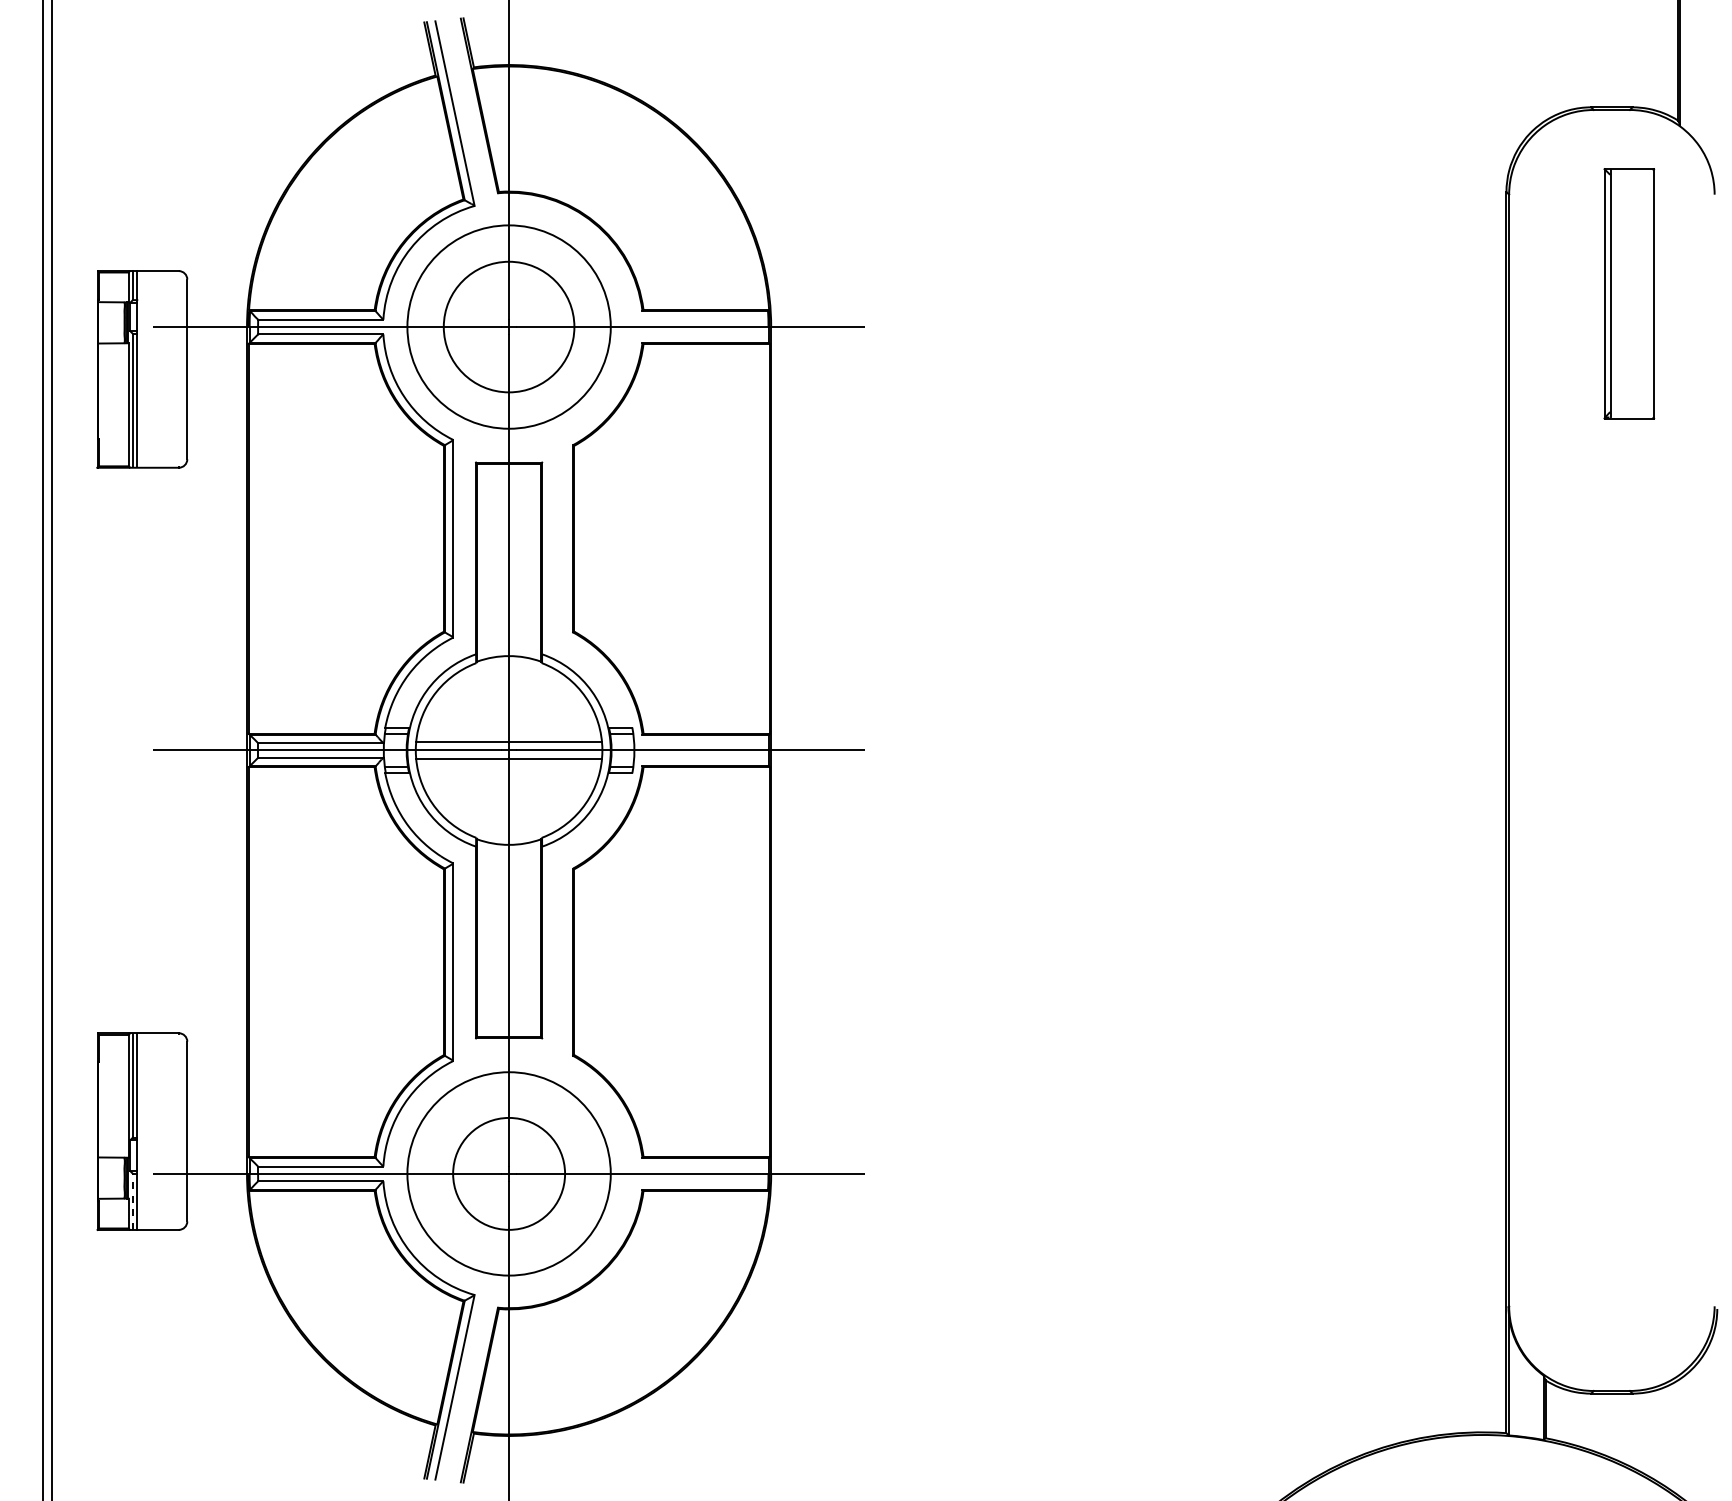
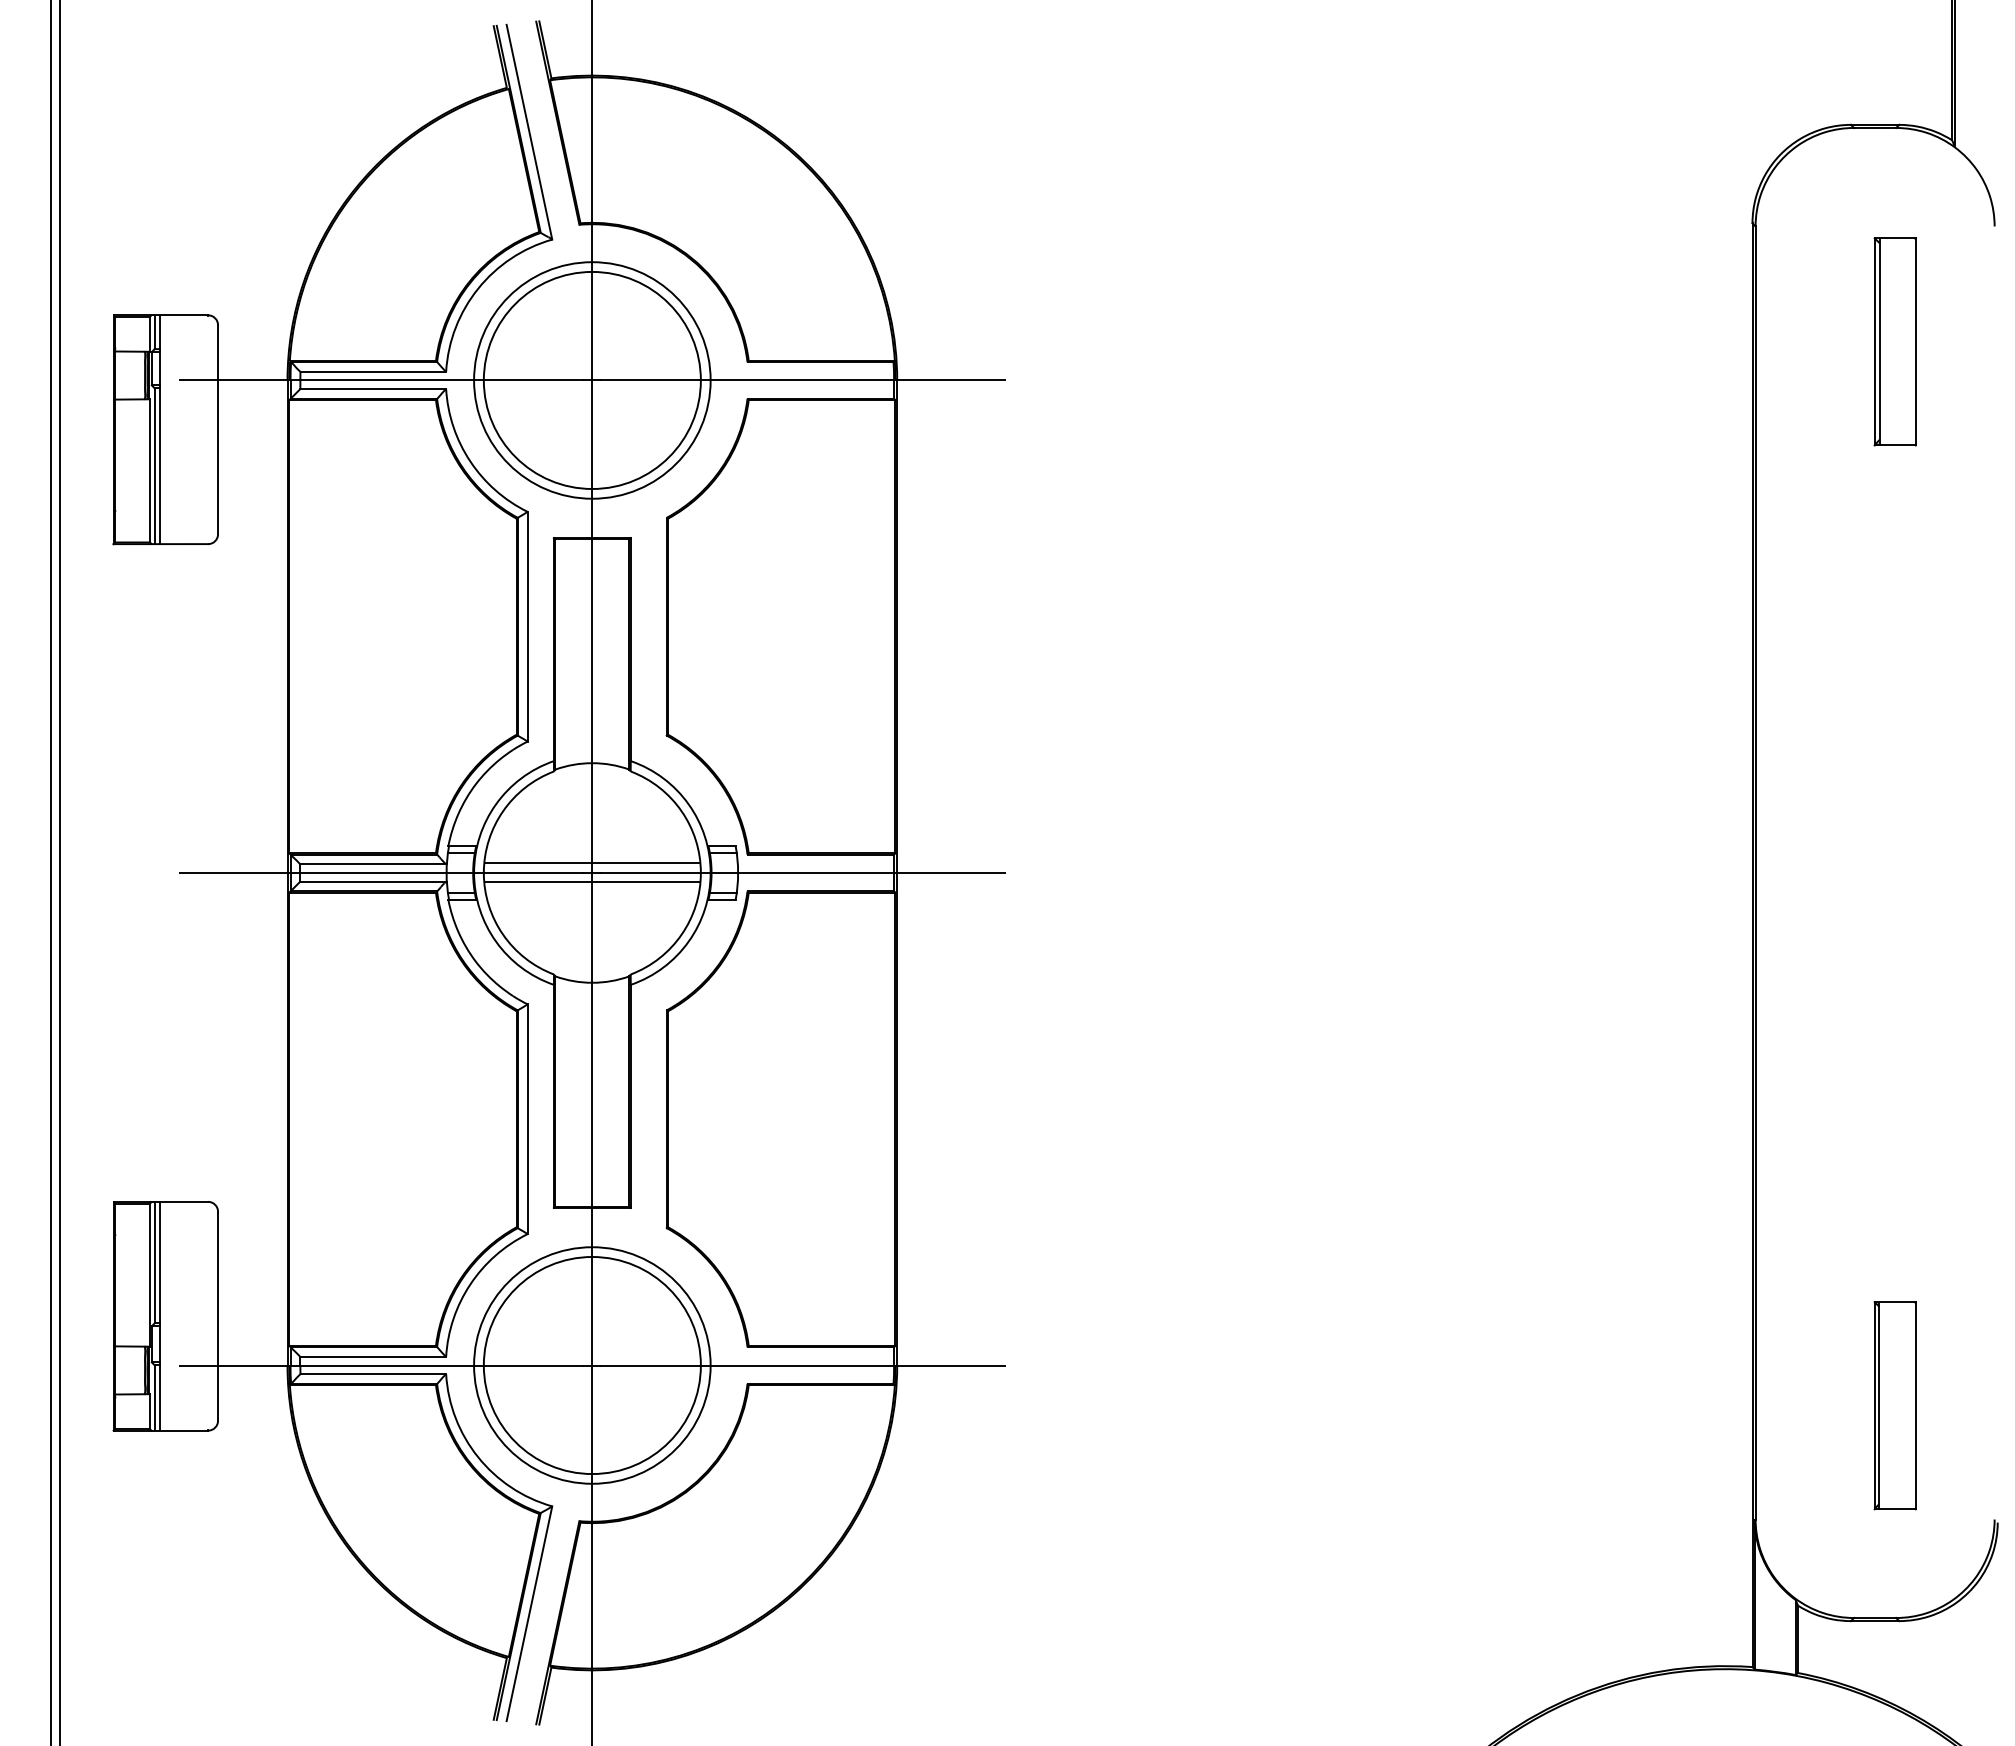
part: (1628, 293) -> (1894, 341), size x0.71
circle: (508, 327) -> (591, 380), size x1.43
circle: (508, 1173) -> (591, 1365), size x1.67
line: (132, 1201) -> (154, 1397), dashed -> solid
part: (1628, 1208) -> (1894, 1405), added

